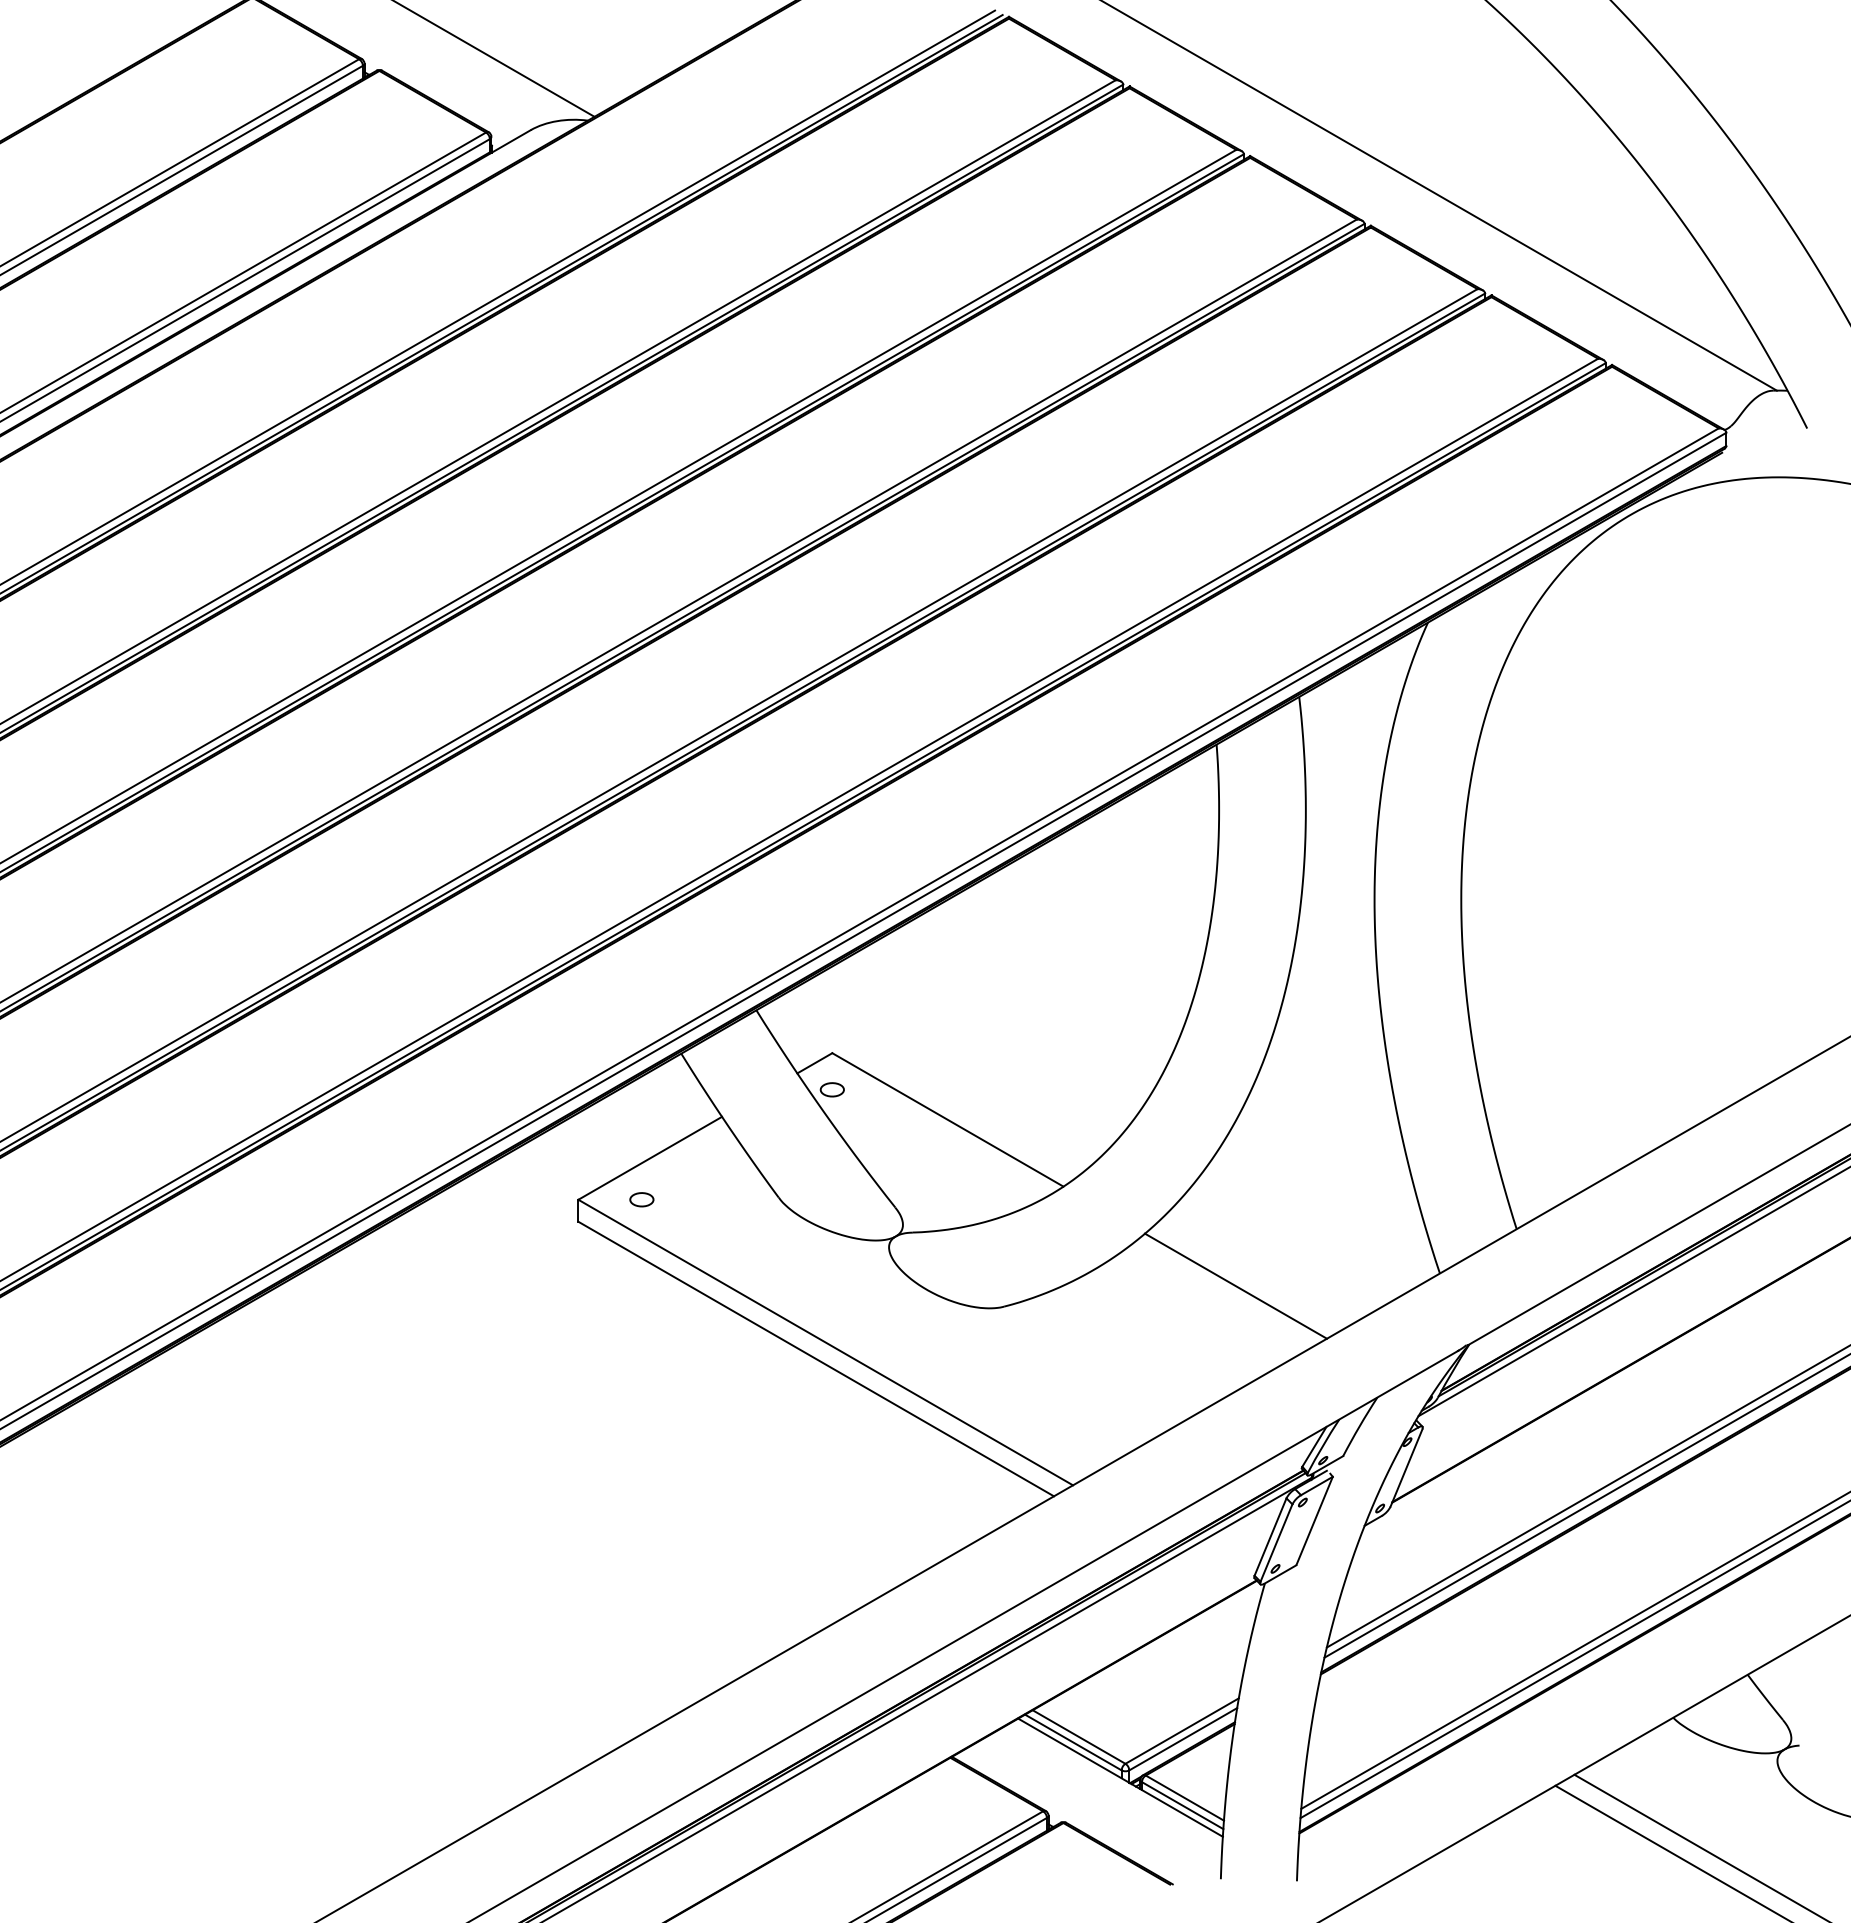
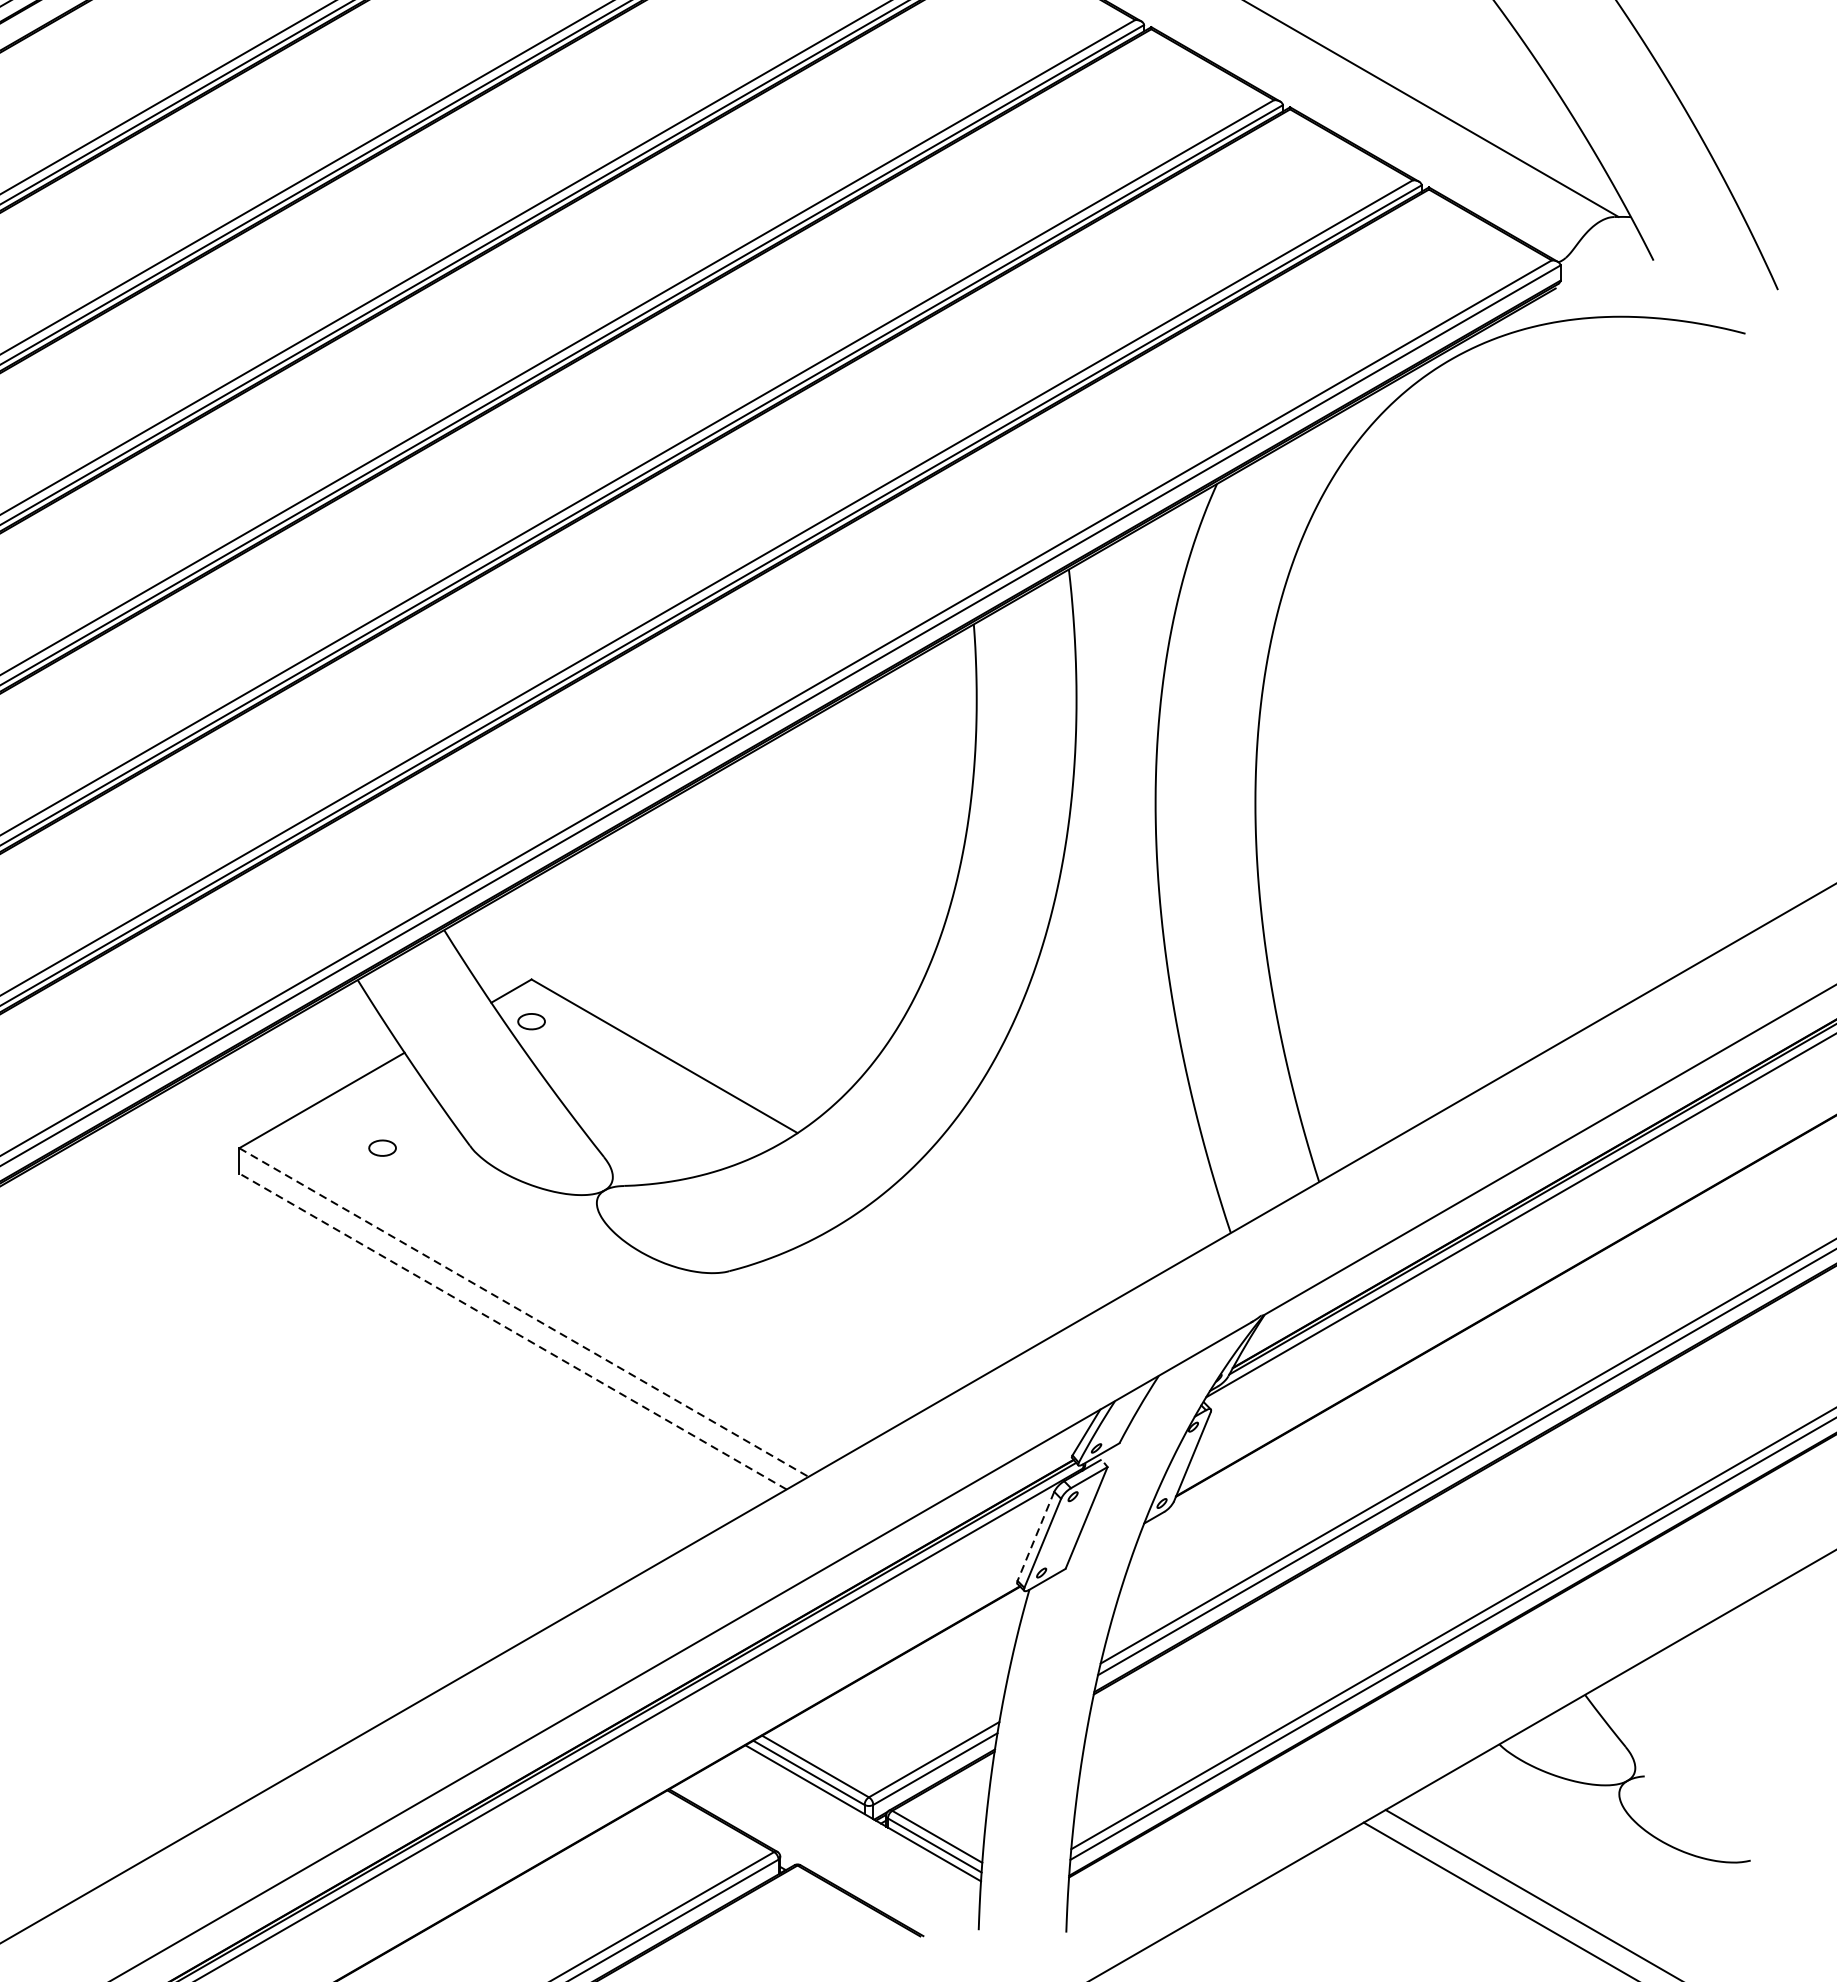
part: (641, 1199) -> (382, 1147), moved
line: (1235, 1285) -> (995, 1246), removed
line: (825, 1342) -> (523, 1312), solid -> dashed
line: (816, 1359) -> (513, 1332), solid -> dashed
line: (1270, 1537) -> (1035, 1536), solid -> dashed

